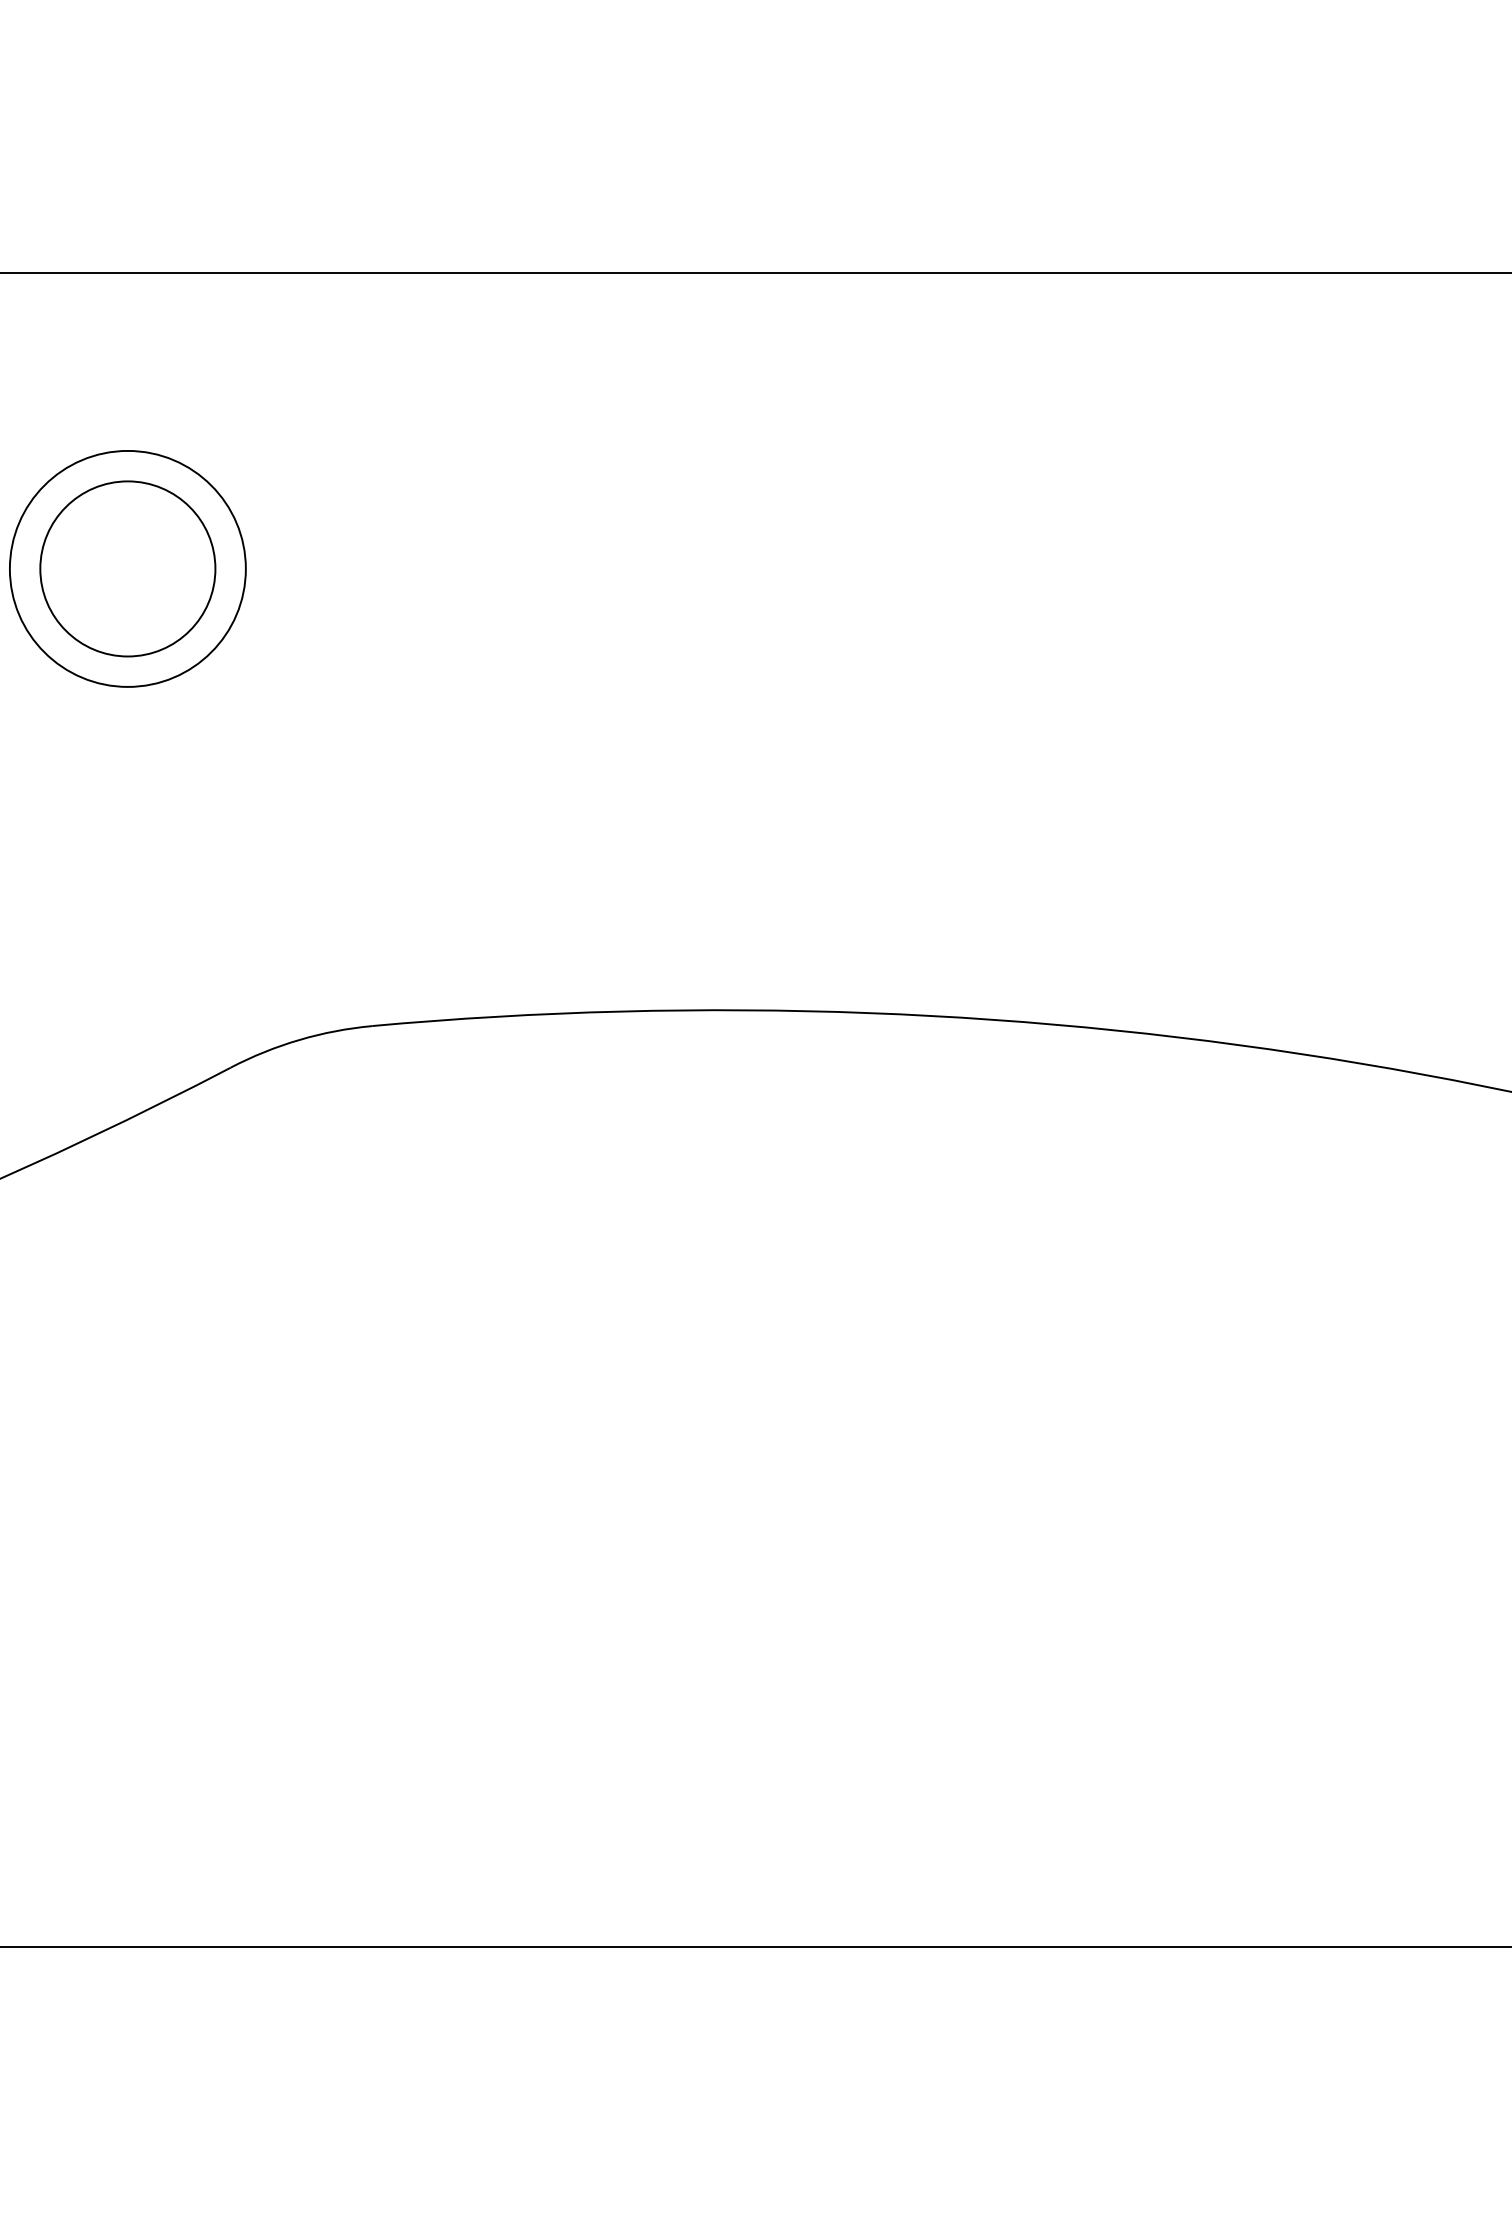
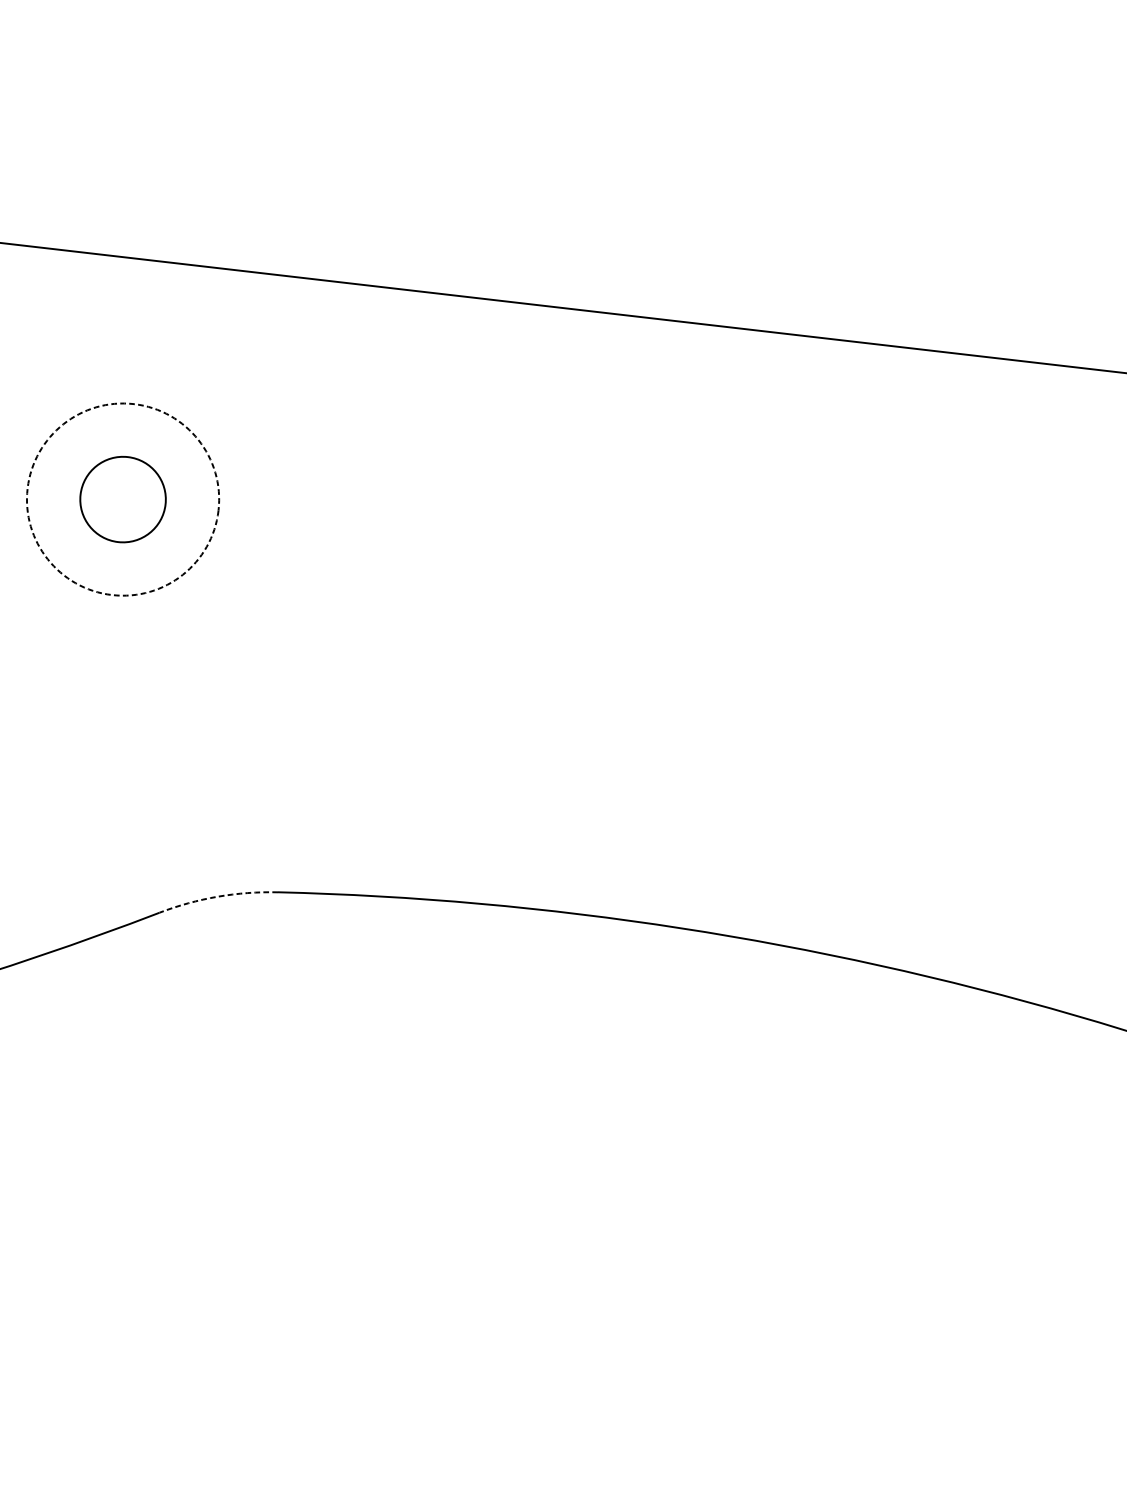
circle: (127, 568) -> (122, 499), size x0.6
circle: (127, 568) -> (122, 499), solid -> dashed
arc: (299, 1039) -> (217, 896), solid -> dashed

